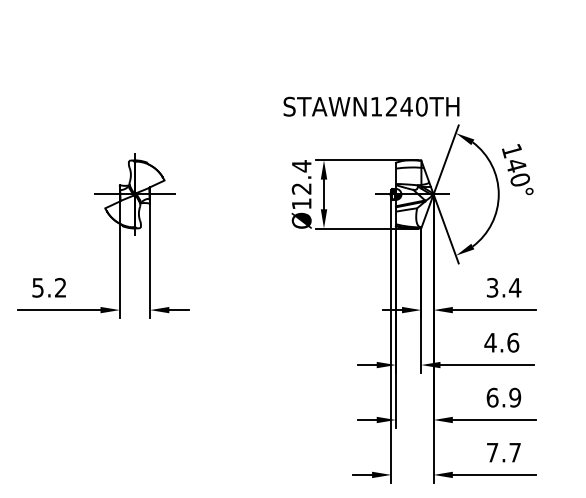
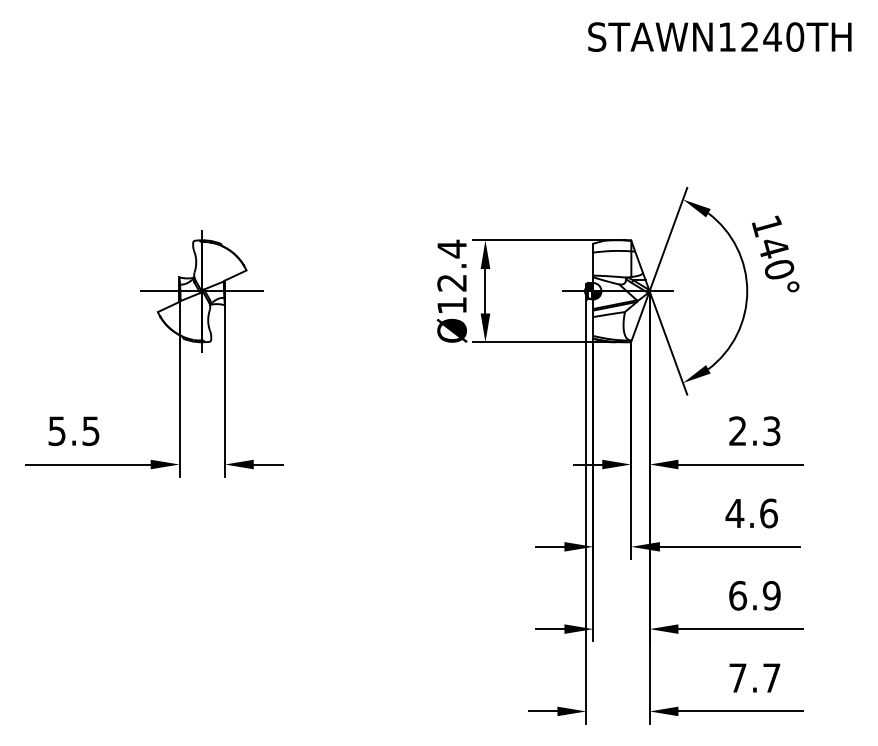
text: (371, 106) -> (719, 36), moved
text: (60, 287) -> (90, 430), 5.2 -> 5.5
text: (504, 287) -> (755, 430), 3.4 -> 2.3

